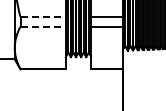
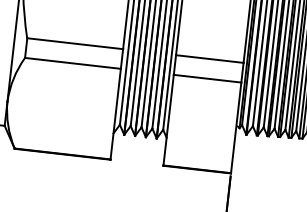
line: (43, 17) -> (75, 44), dashed -> solid
line: (43, 26) -> (73, 63), dashed -> solid

